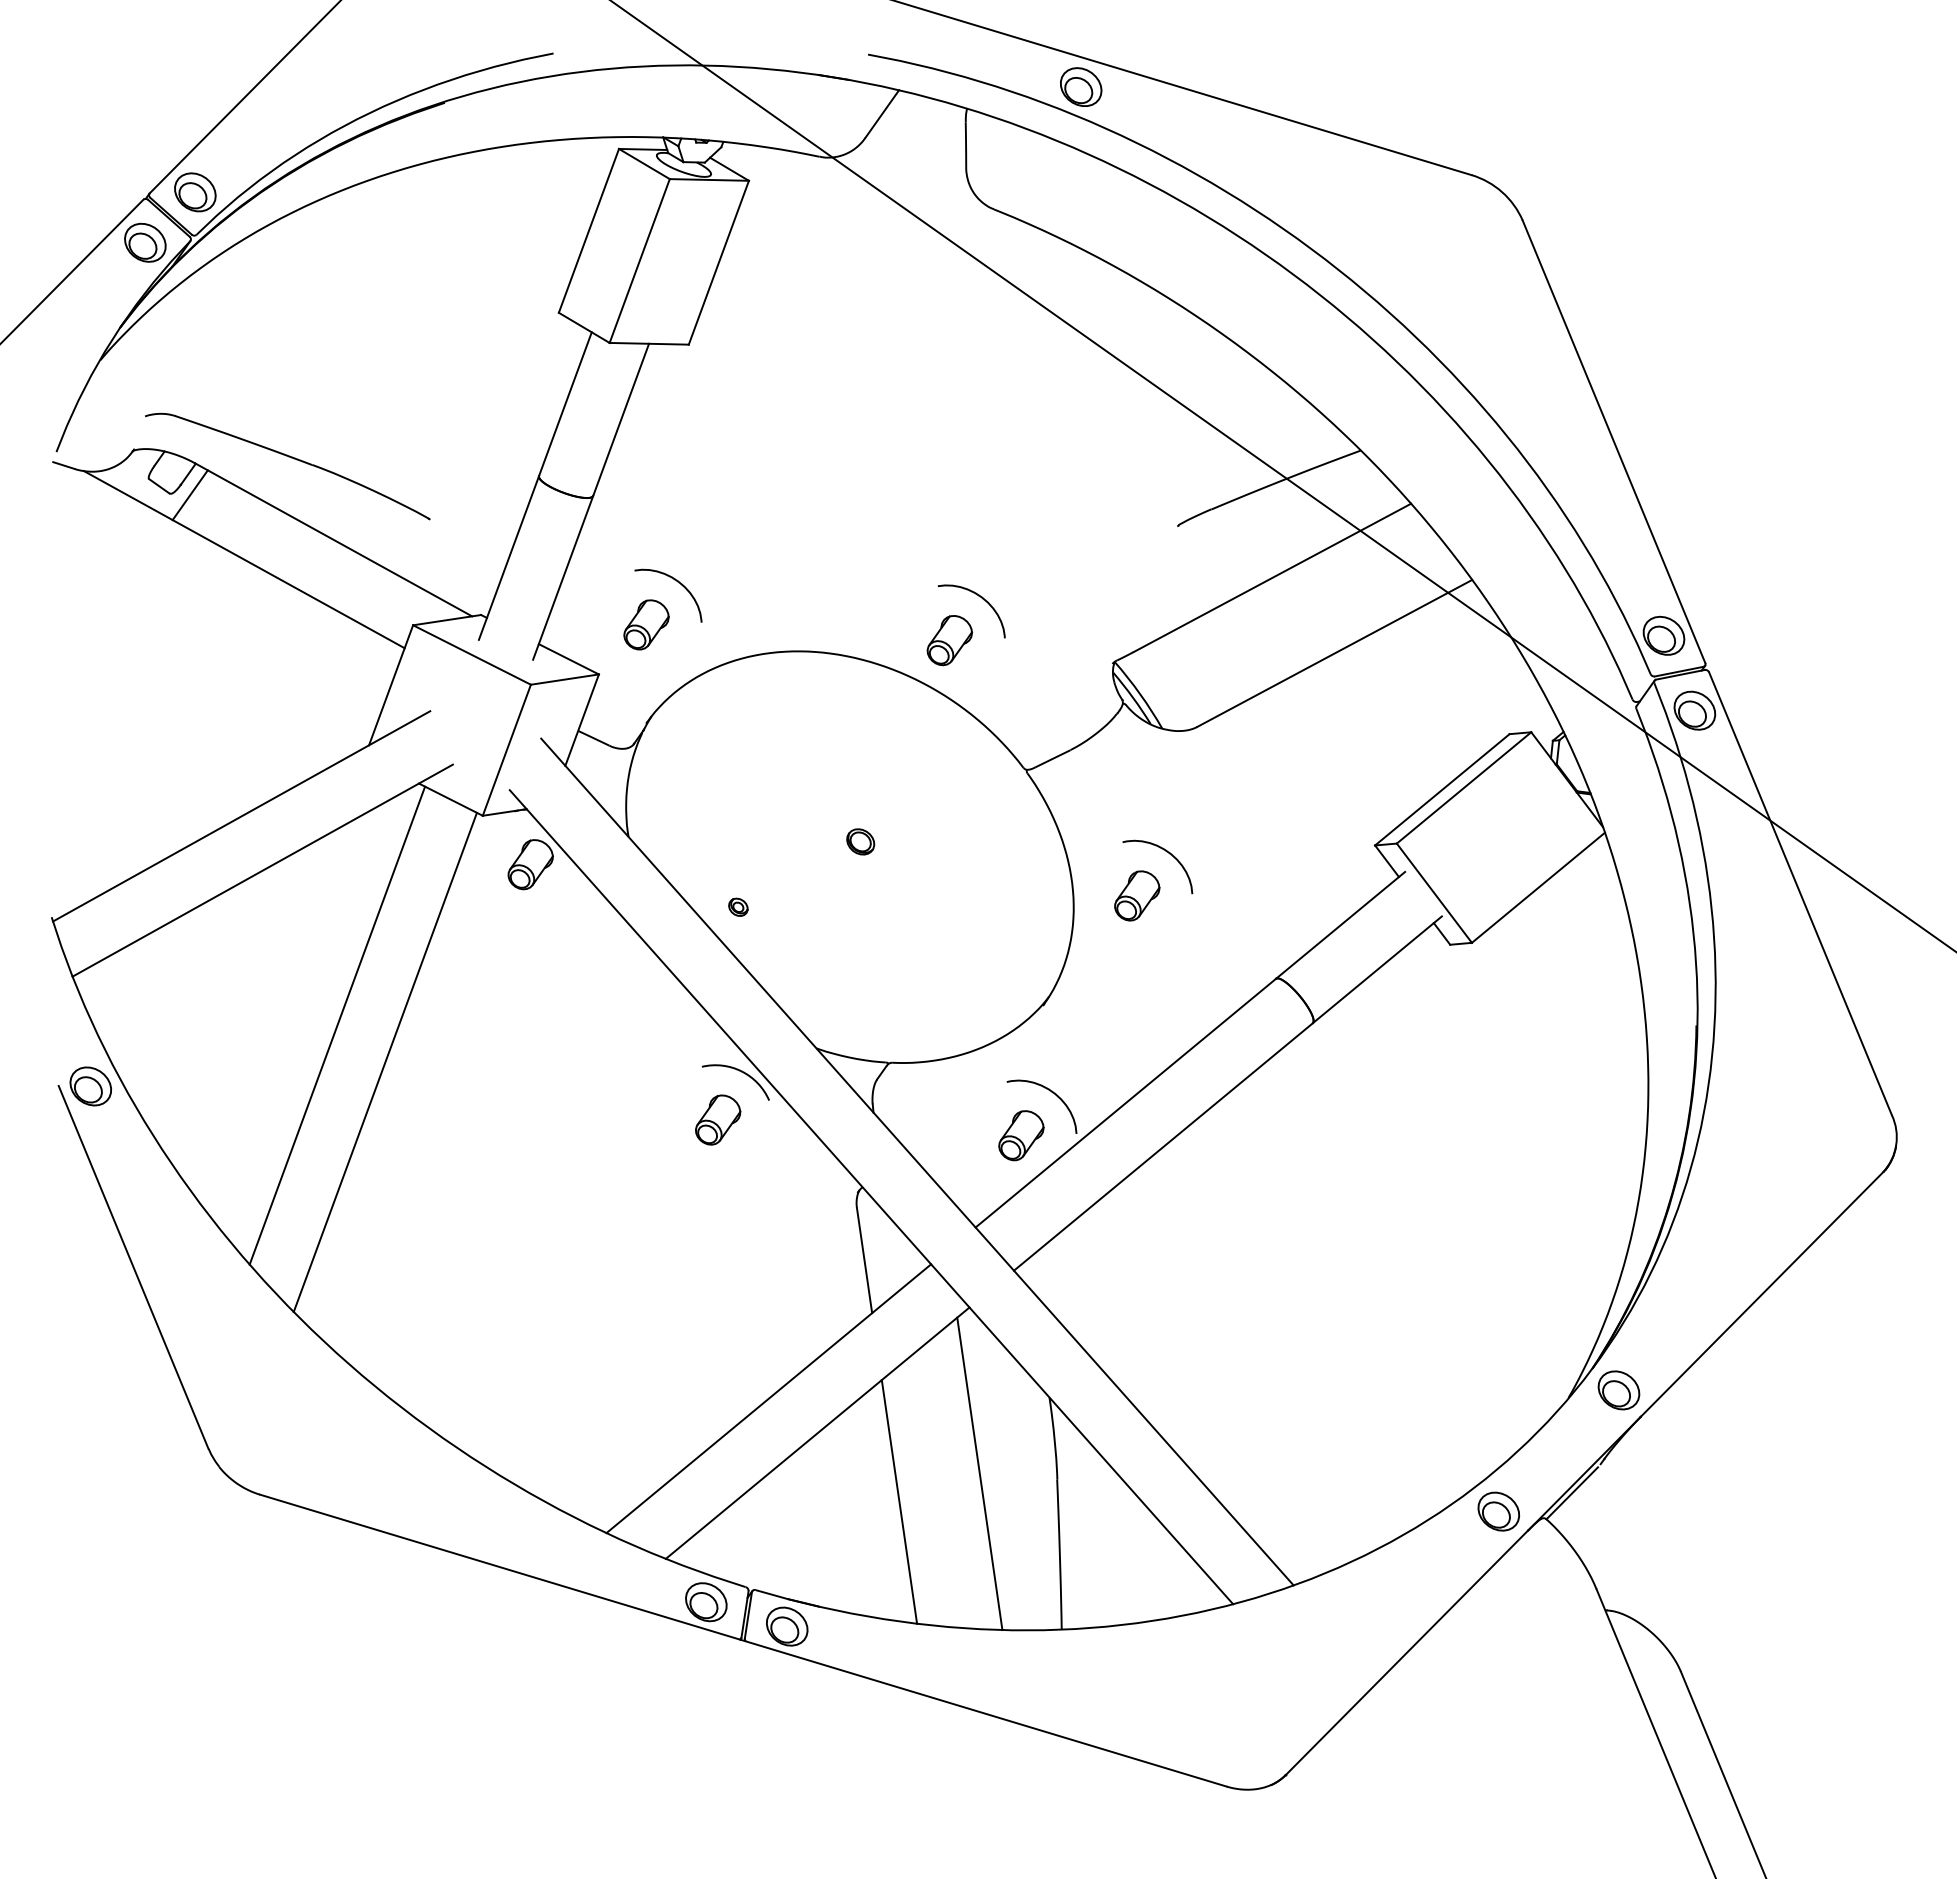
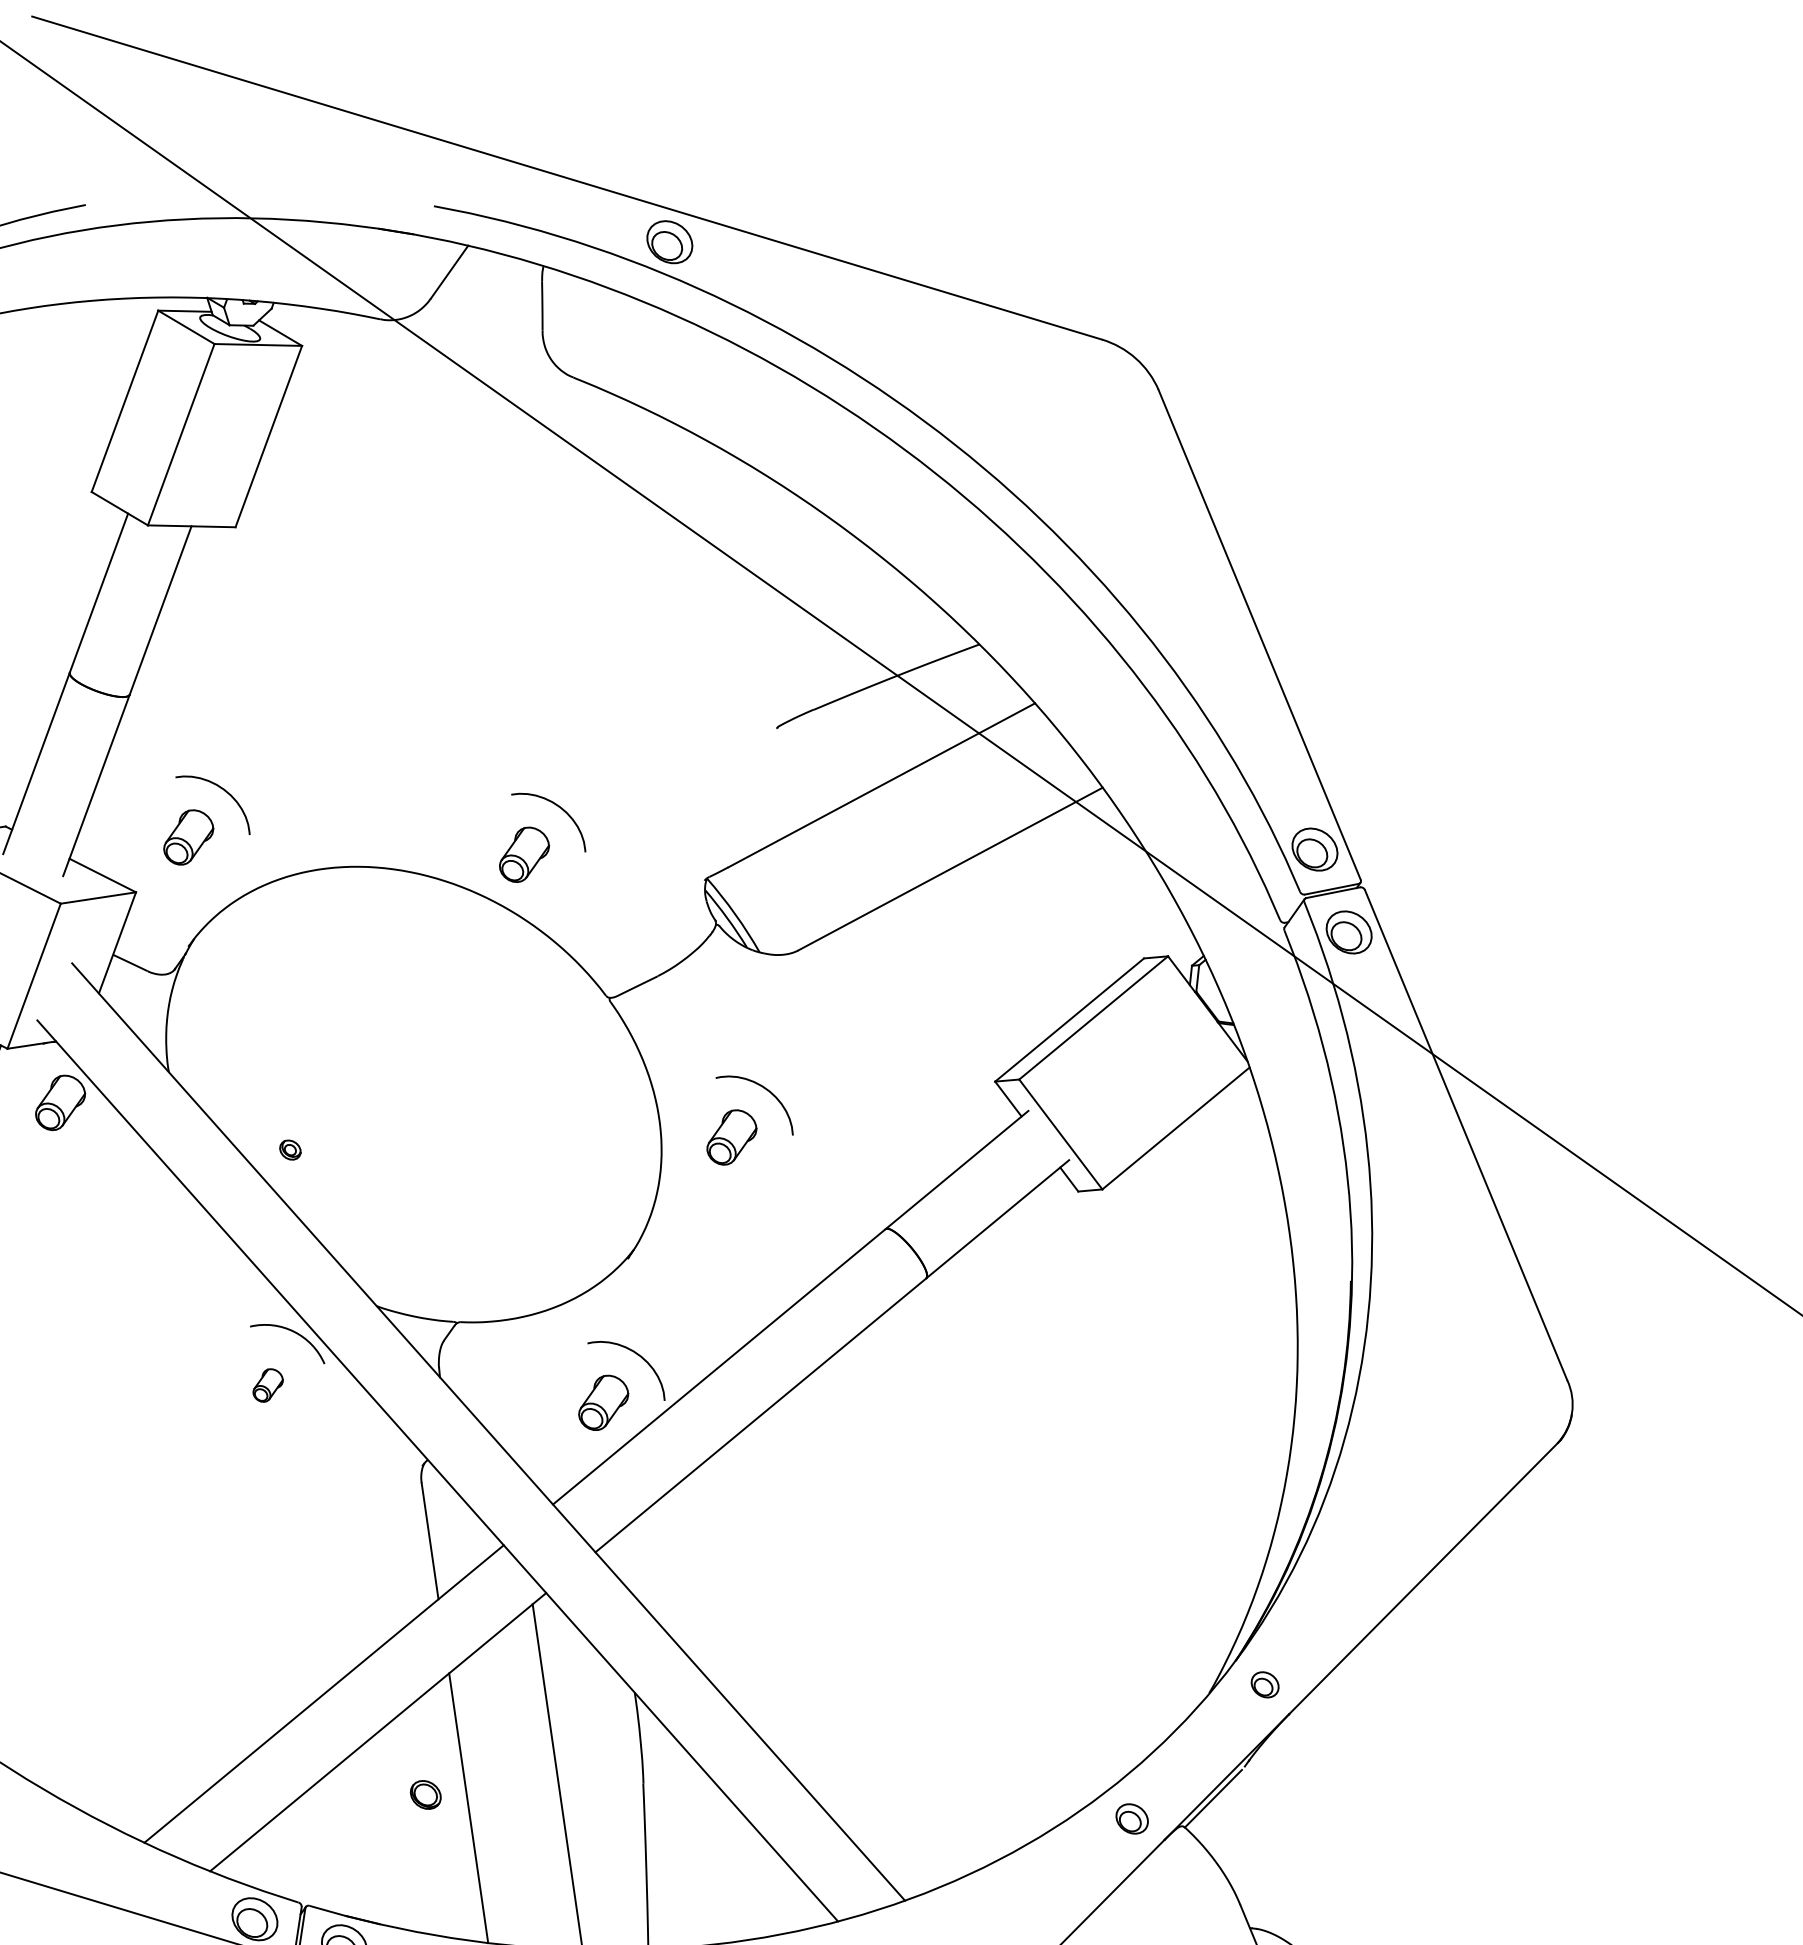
part: (860, 841) -> (425, 1794), moved
part: (718, 1119) -> (268, 1384), size x0.6
part: (1618, 1390) -> (1264, 1684), size x0.6
part: (1498, 1511) -> (1131, 1818), size x0.7

